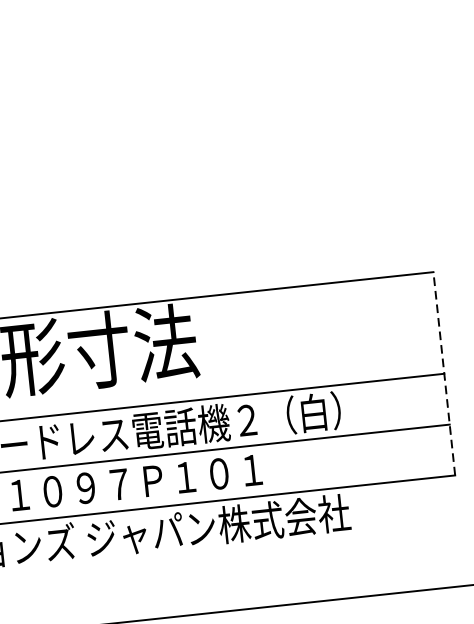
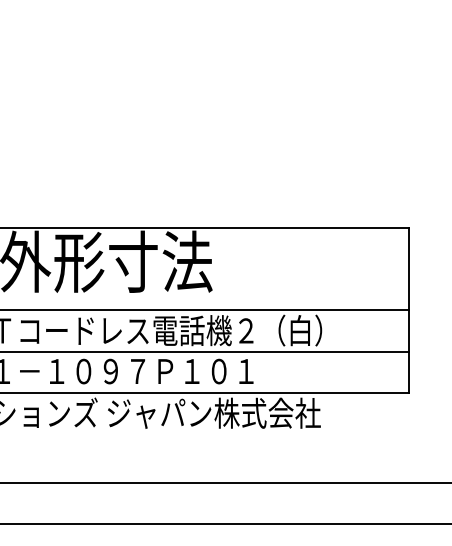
line: (444, 373) -> (408, 310), dashed -> solid

